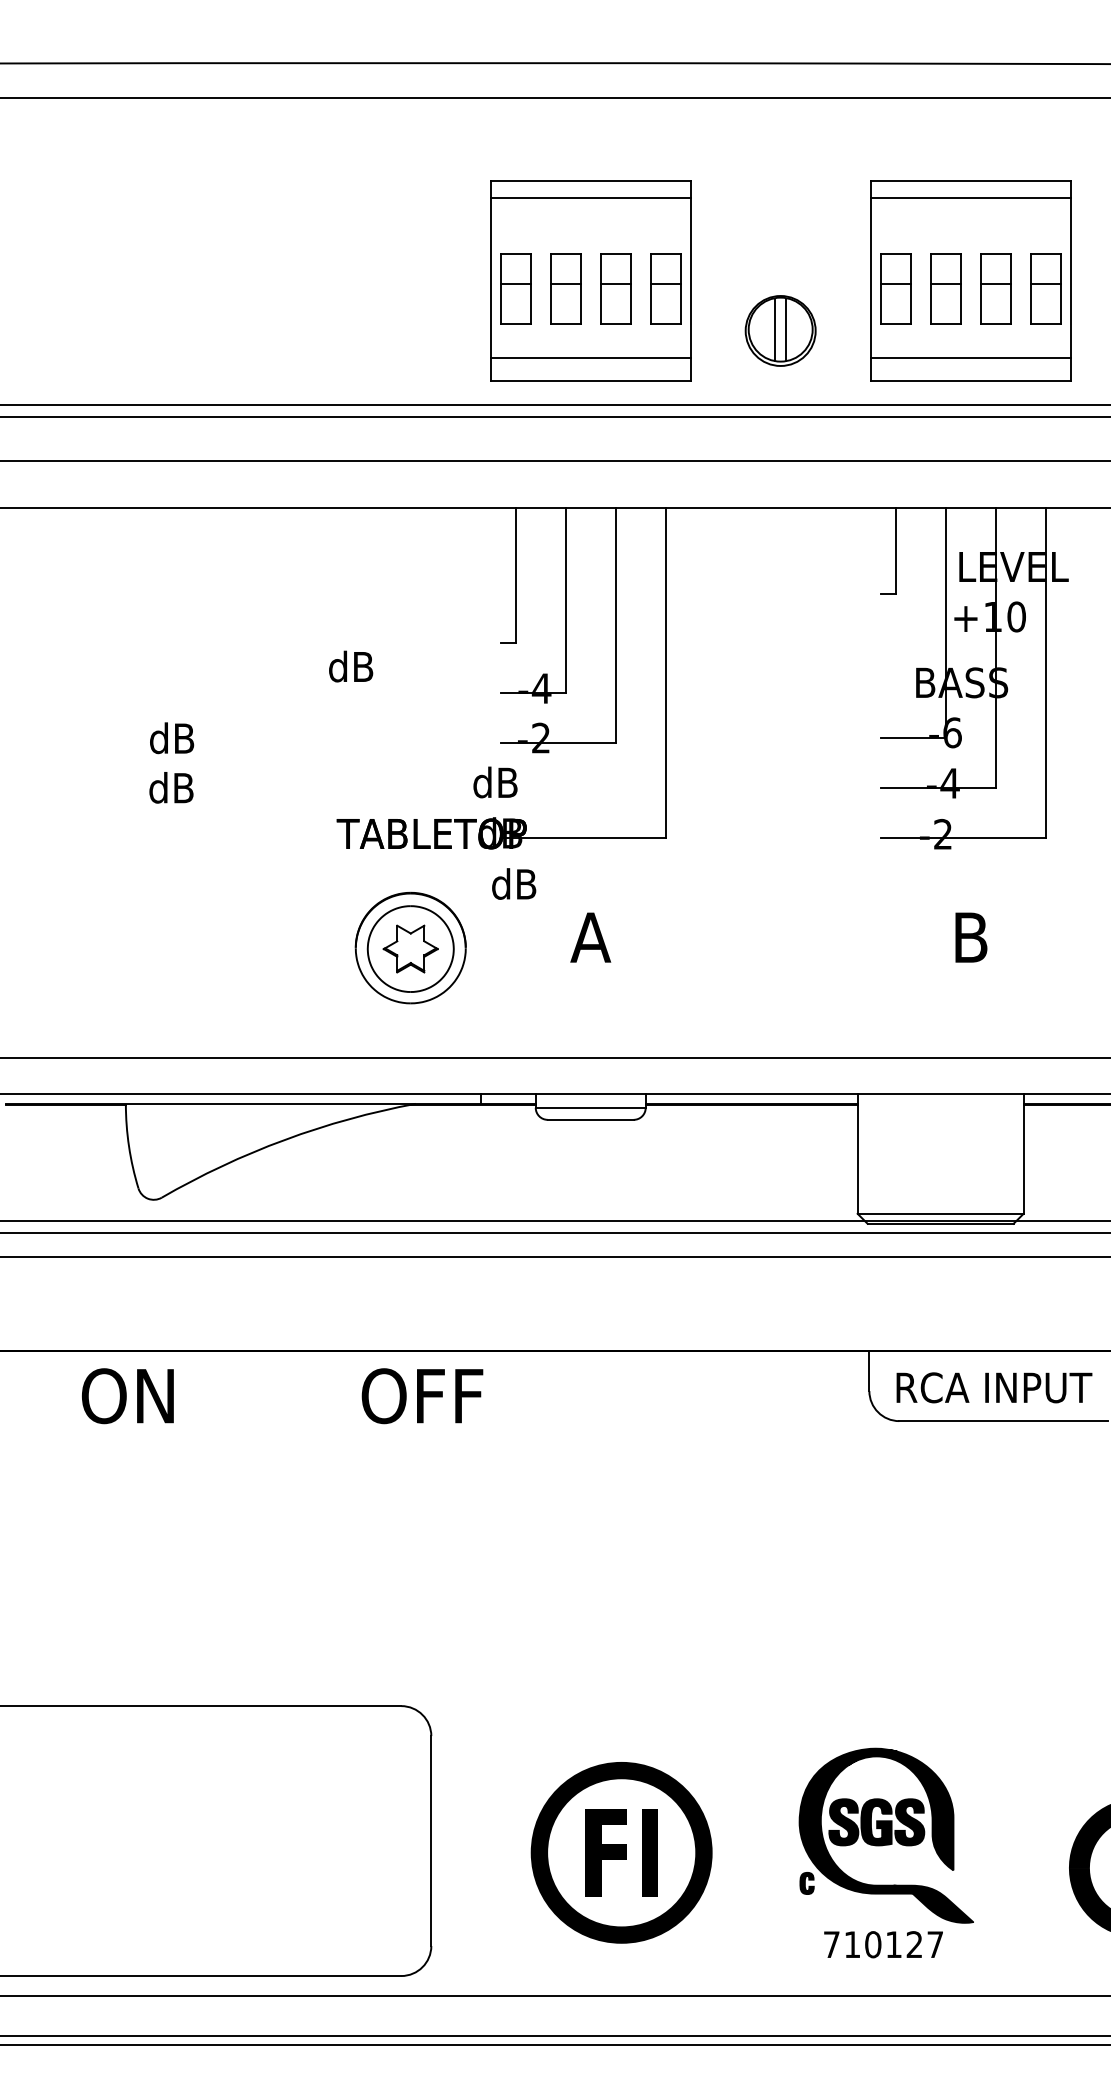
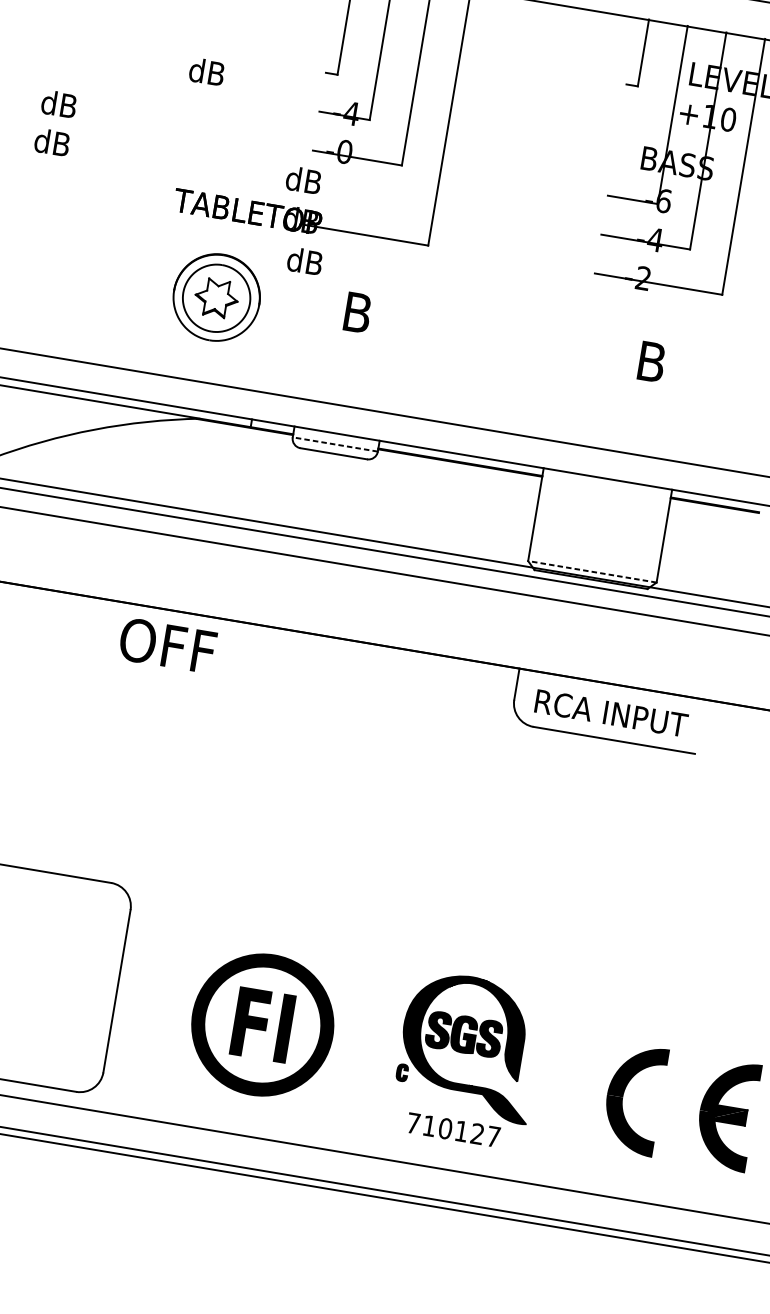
text: (541, 737) -> (345, 151), -2 -> -0
text: (590, 937) -> (357, 312), A -> B
line: (590, 1107) -> (335, 444), solid -> dashed
line: (940, 1213) -> (592, 571), solid -> dashed

